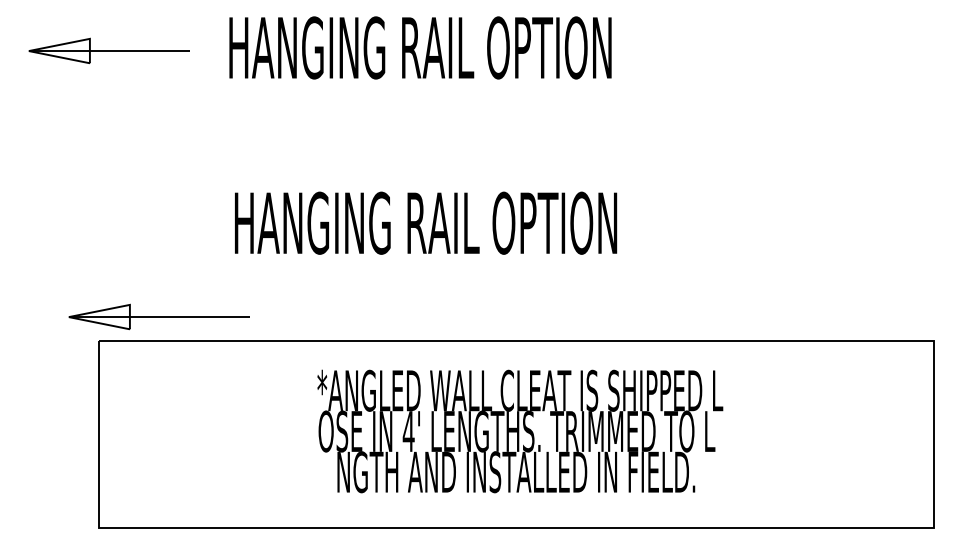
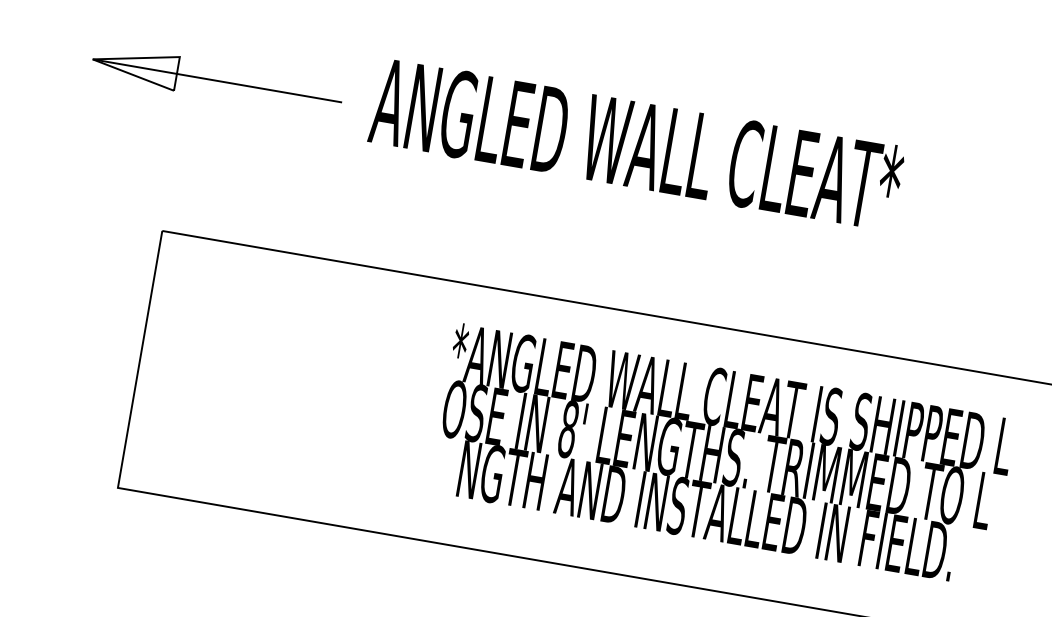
text: (424, 222) -> (640, 144), HANGING RAIL OPTION -> ANGLED WALL CLEAT*
part: (158, 316) -> (216, 79), moved
text: (408, 431) -> (568, 429), 4' -> 8'

